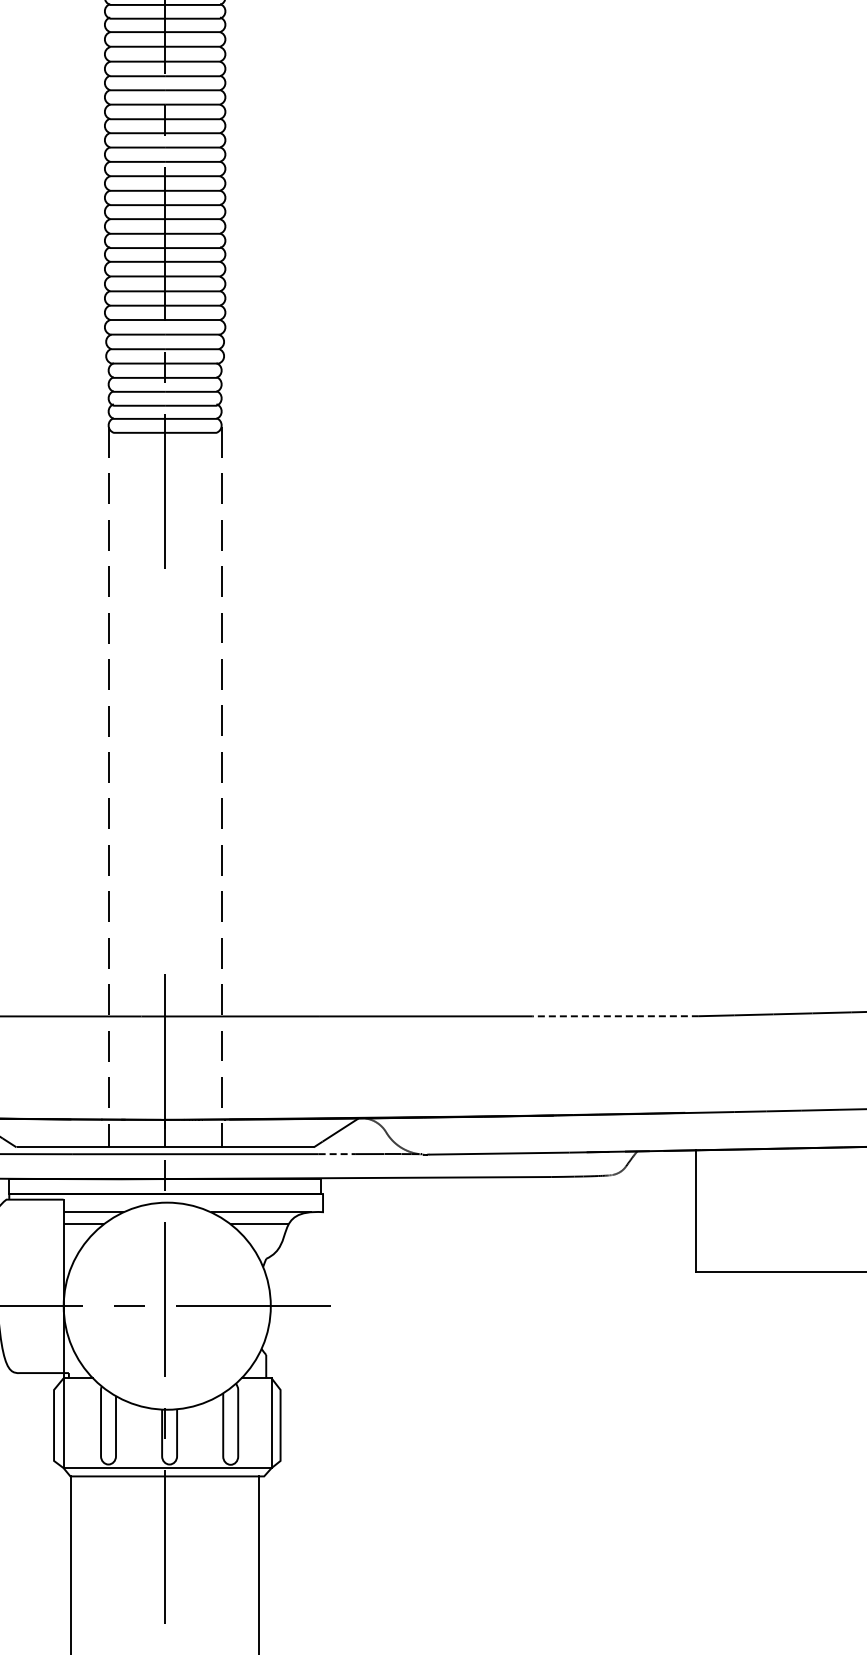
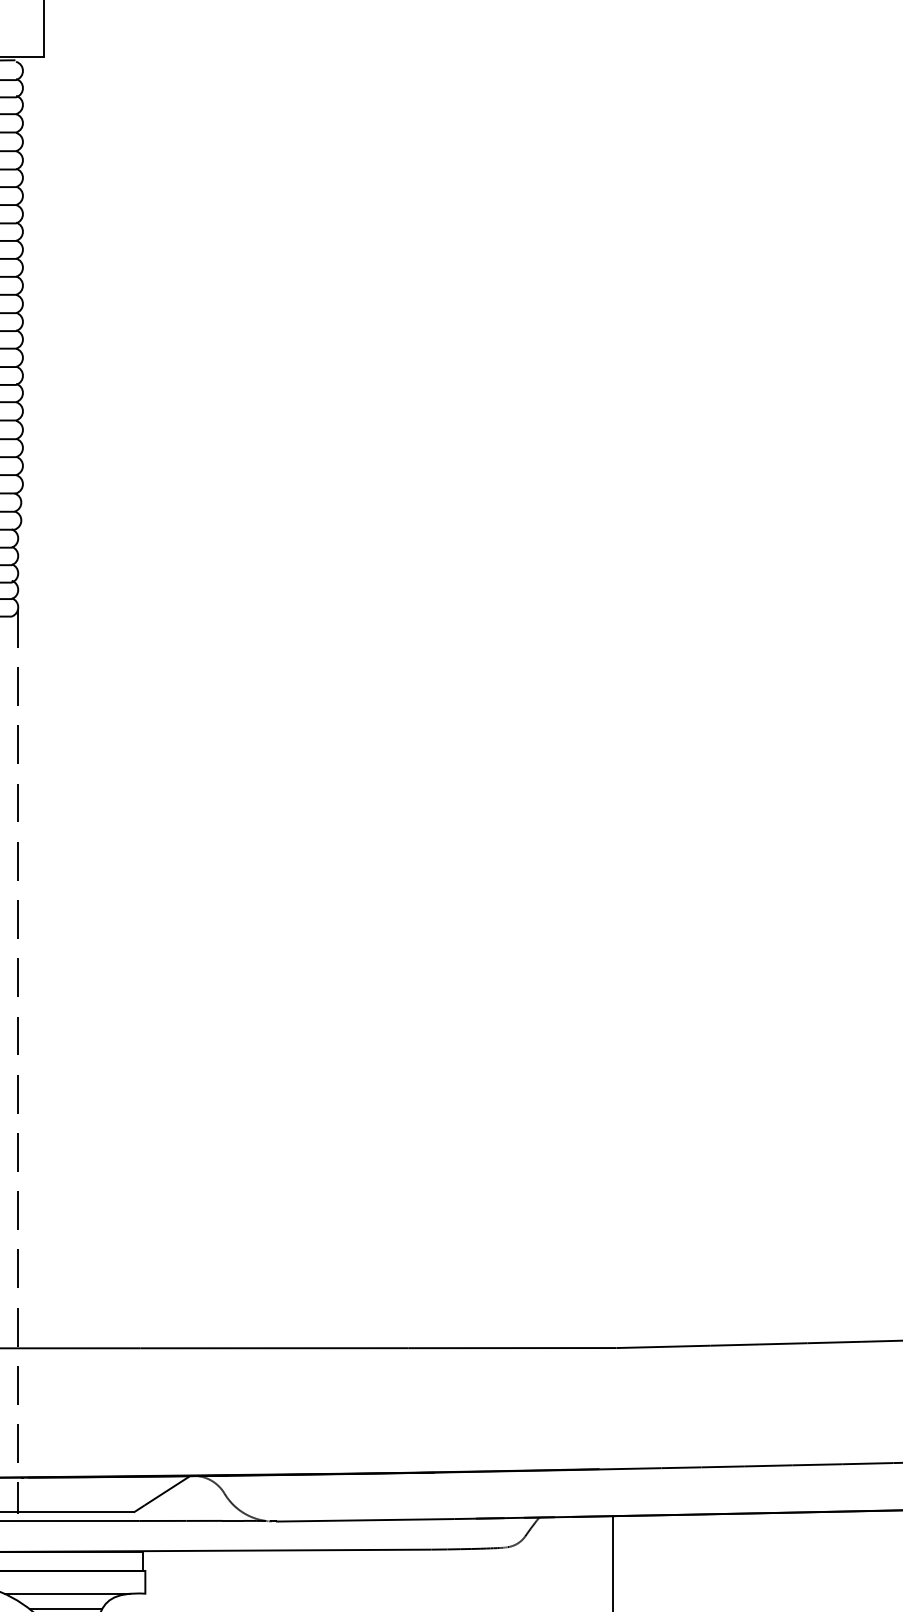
line: (615, 1016) -> (512, 1348), dashed -> solid
line: (337, 1154) -> (163, 1521), dashed -> solid

